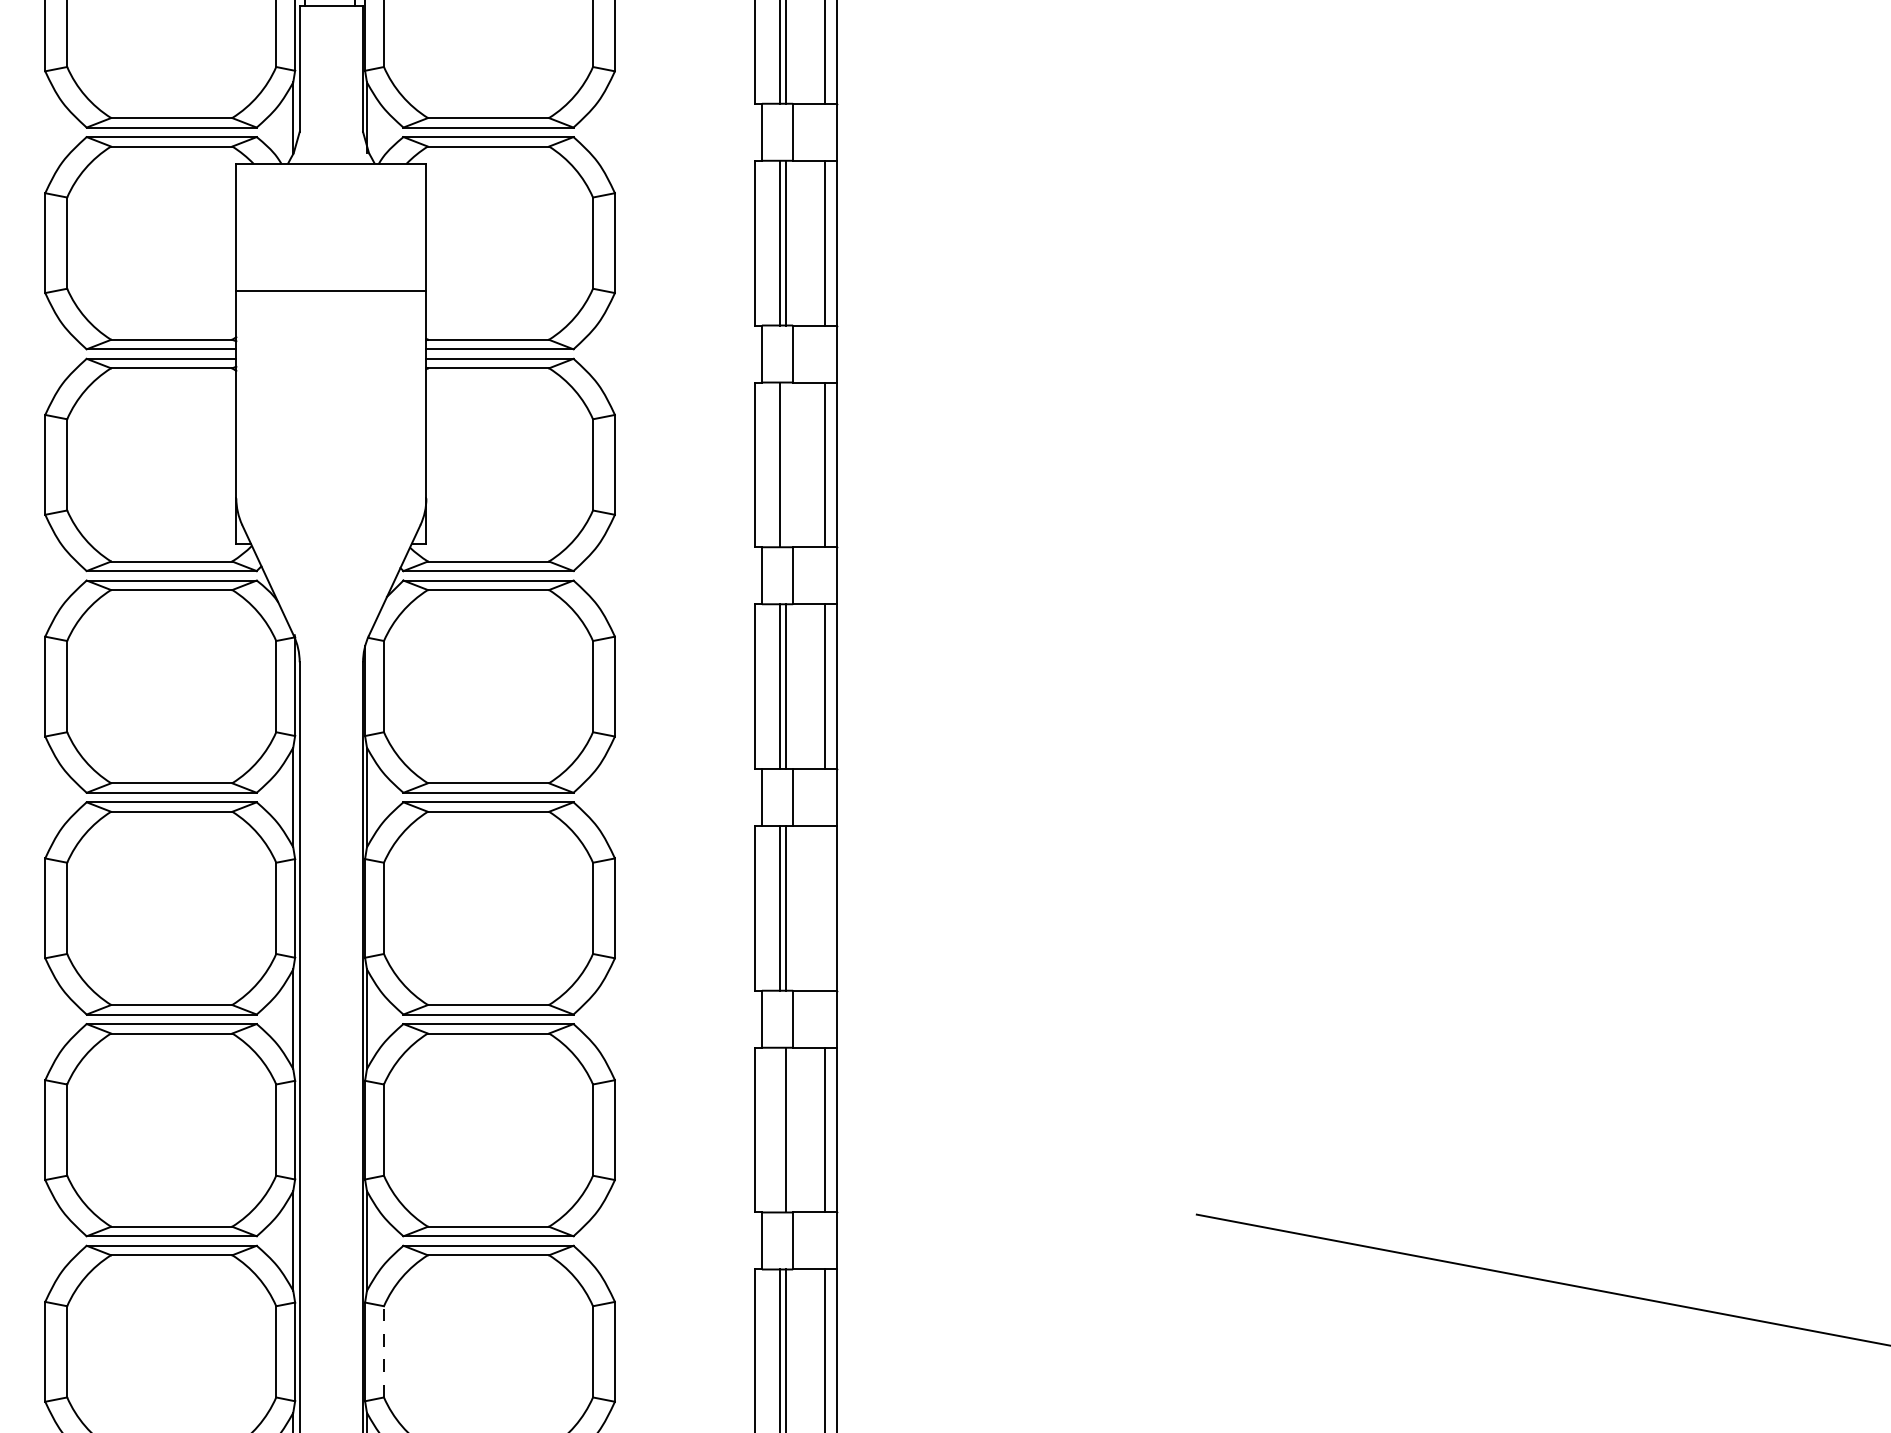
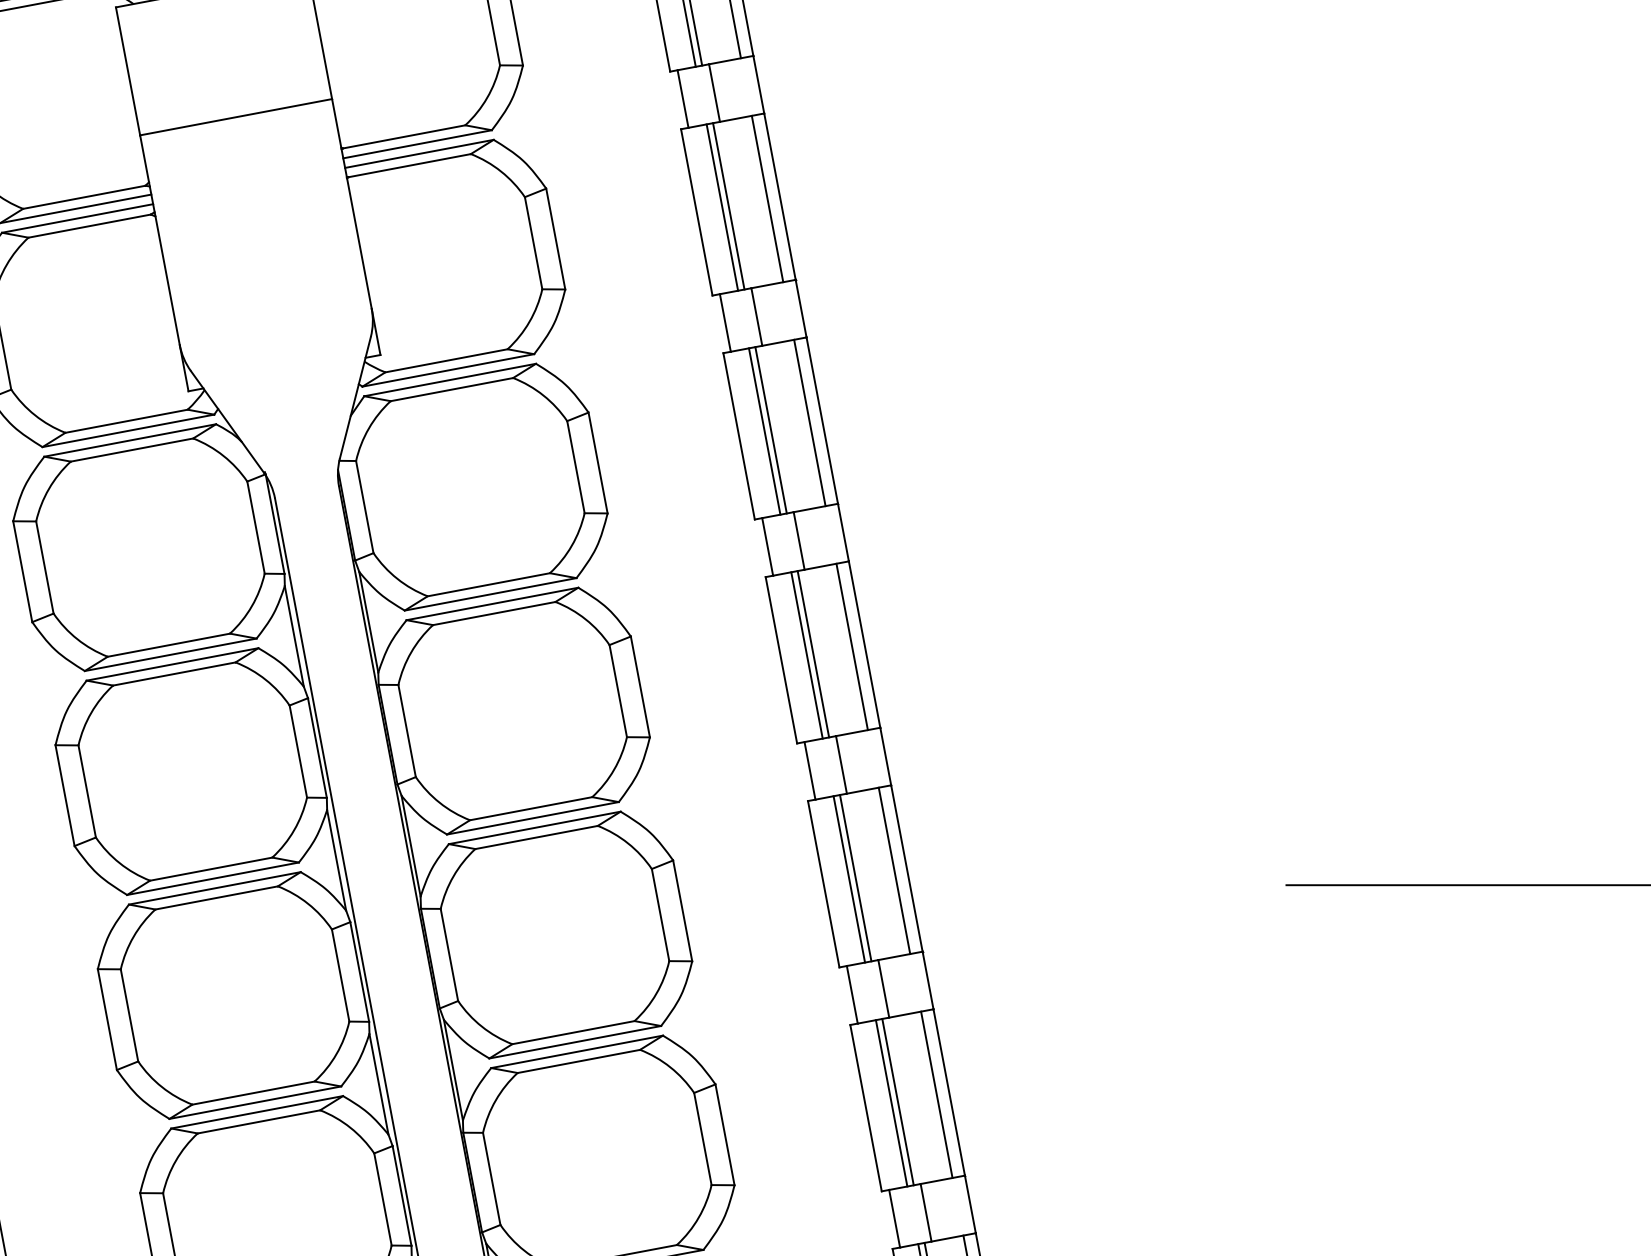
line: (786, 464) -> (728, 205), added
line: (824, 908) -> (852, 647), added
line: (779, 1129) -> (848, 878), added
line: (383, 1351) -> (491, 1178), dashed -> solid

